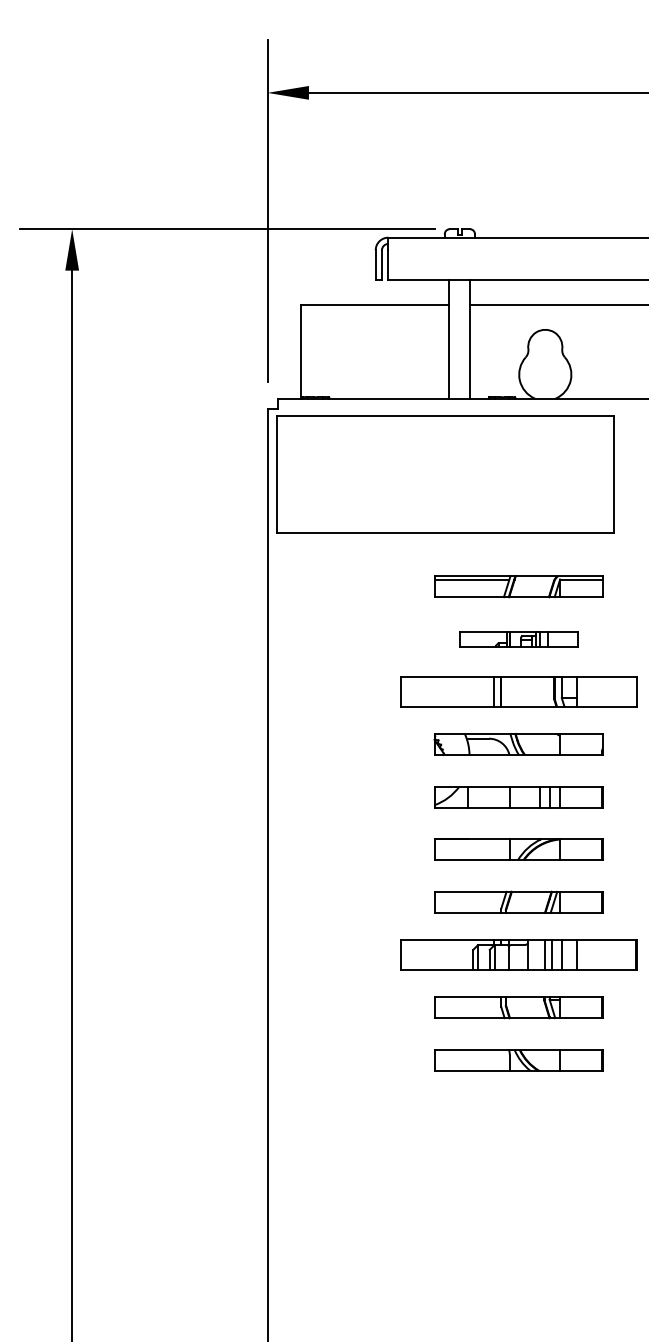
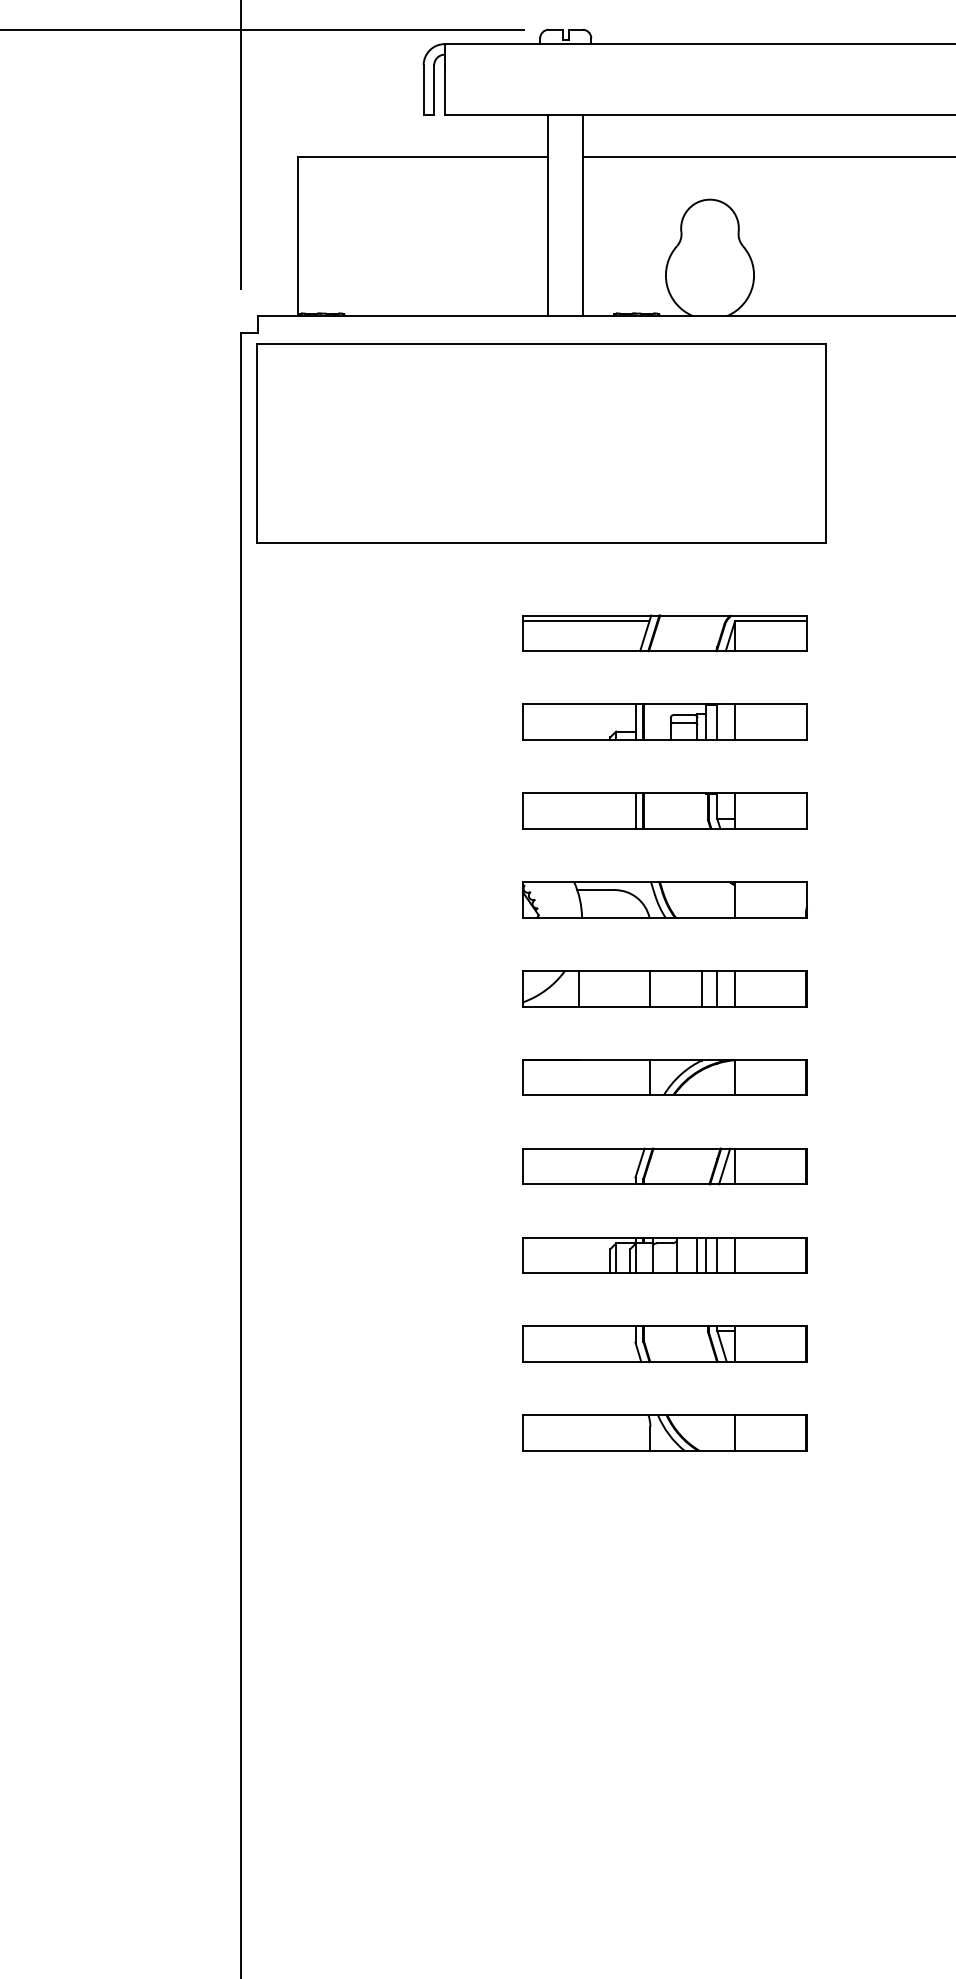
part: (518, 639) -> (664, 722), size x1.43
part: (518, 691) -> (664, 810), size x0.71
part: (518, 954) -> (664, 1254), size x0.71

